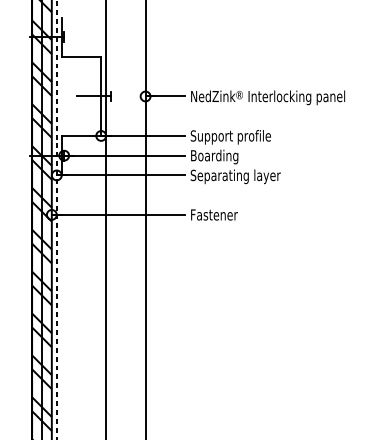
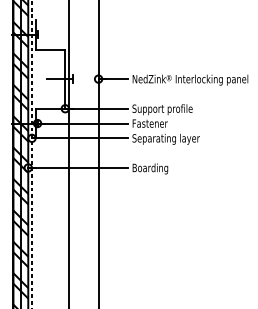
text: (215, 156) -> (151, 124), Boarding -> Fastener
text: (215, 216) -> (151, 169), Fastener -> Boarding

